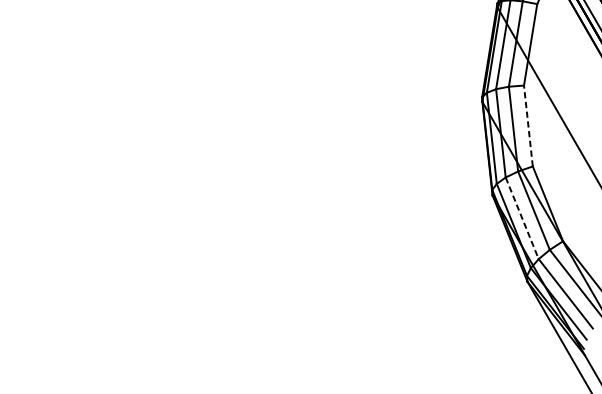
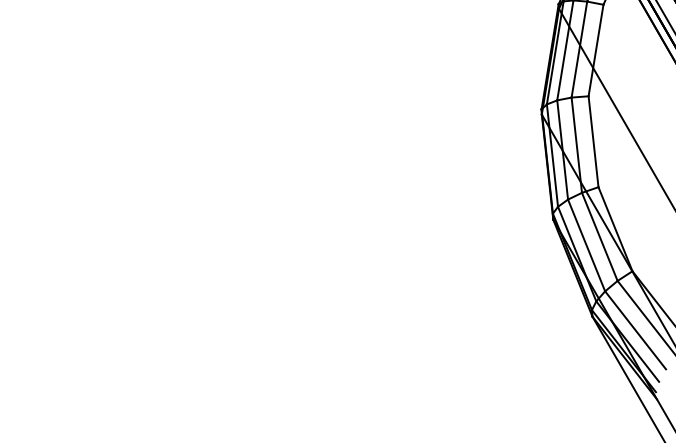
line: (528, 125) -> (593, 141), dashed -> solid
line: (522, 218) -> (586, 245), dashed -> solid

